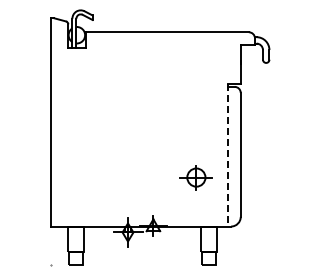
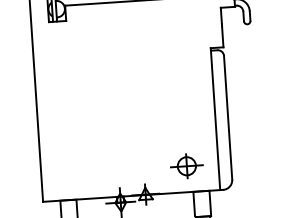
line: (228, 155) -> (215, 119), dashed -> solid
part: (195, 177) -> (185, 166), moved

